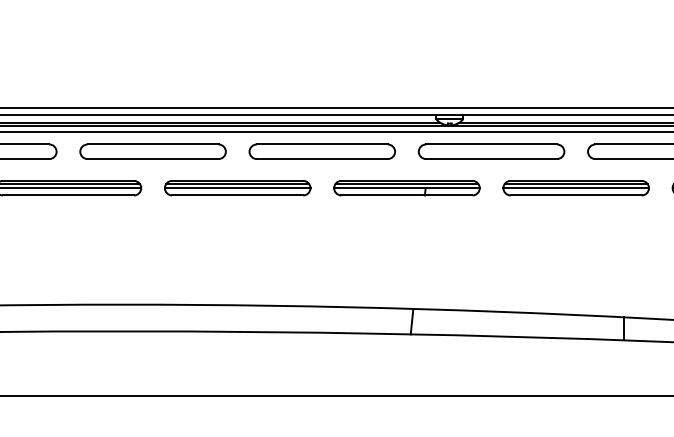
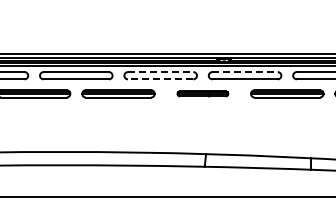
line: (321, 145) -> (160, 72), solid -> dashed
line: (492, 145) -> (245, 72), solid -> dashed
line: (321, 159) -> (160, 79), solid -> dashed
part: (406, 187) -> (202, 93), size x0.7

